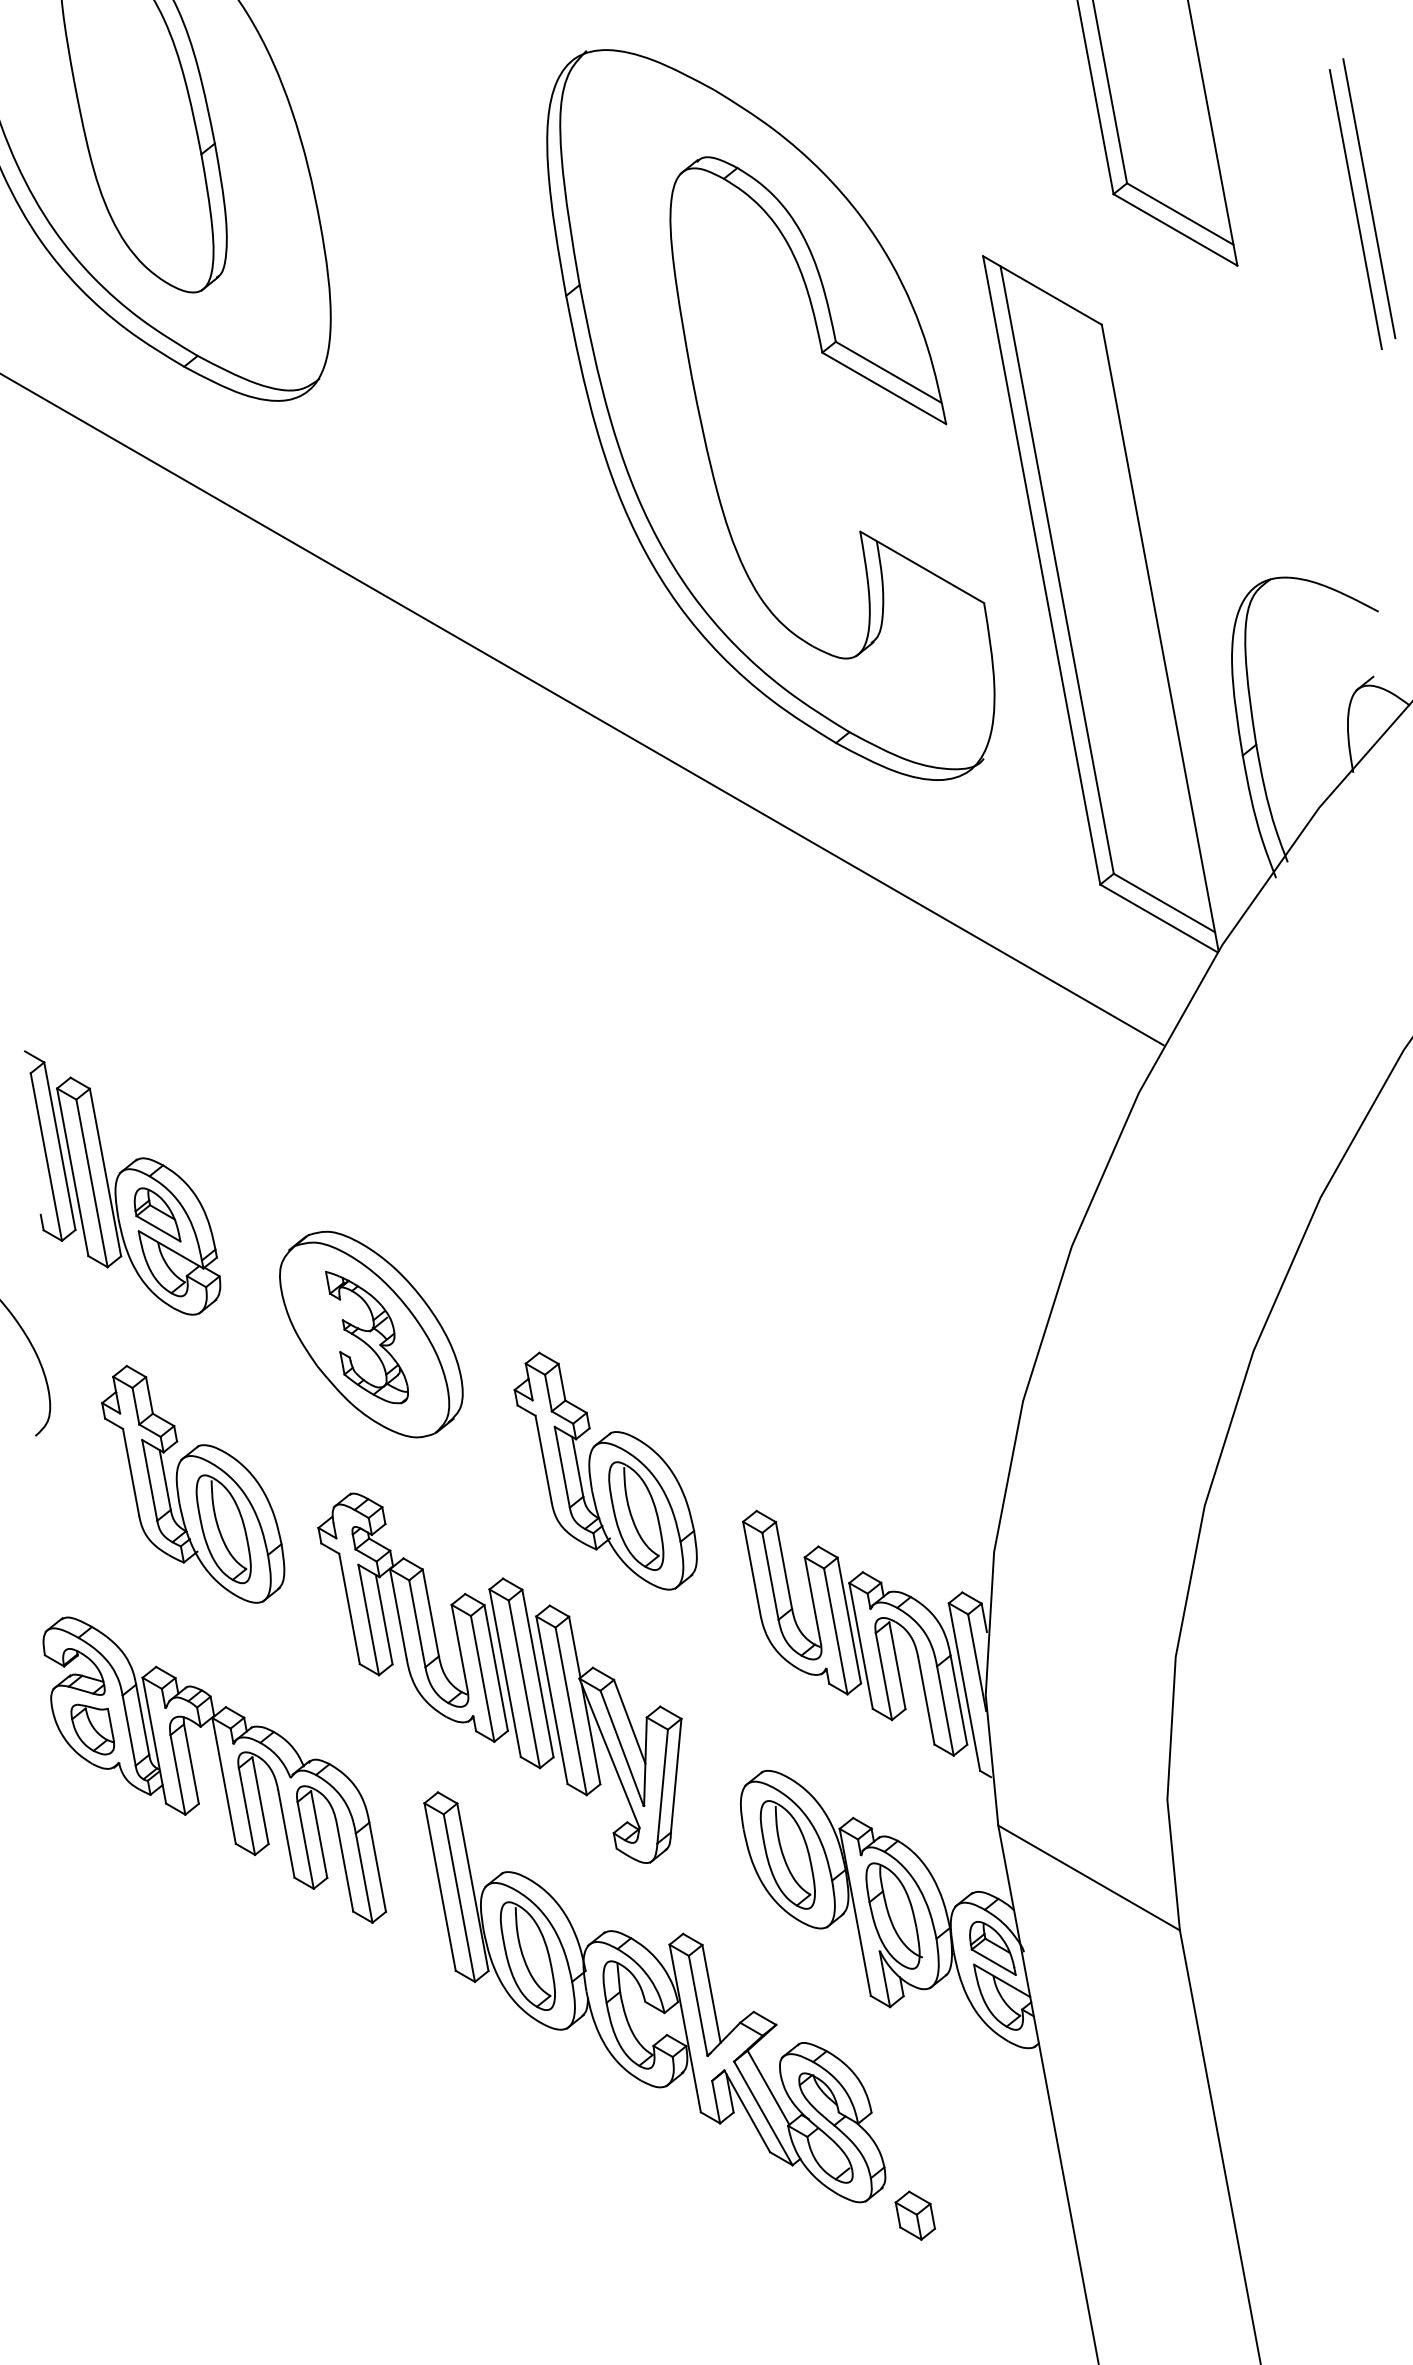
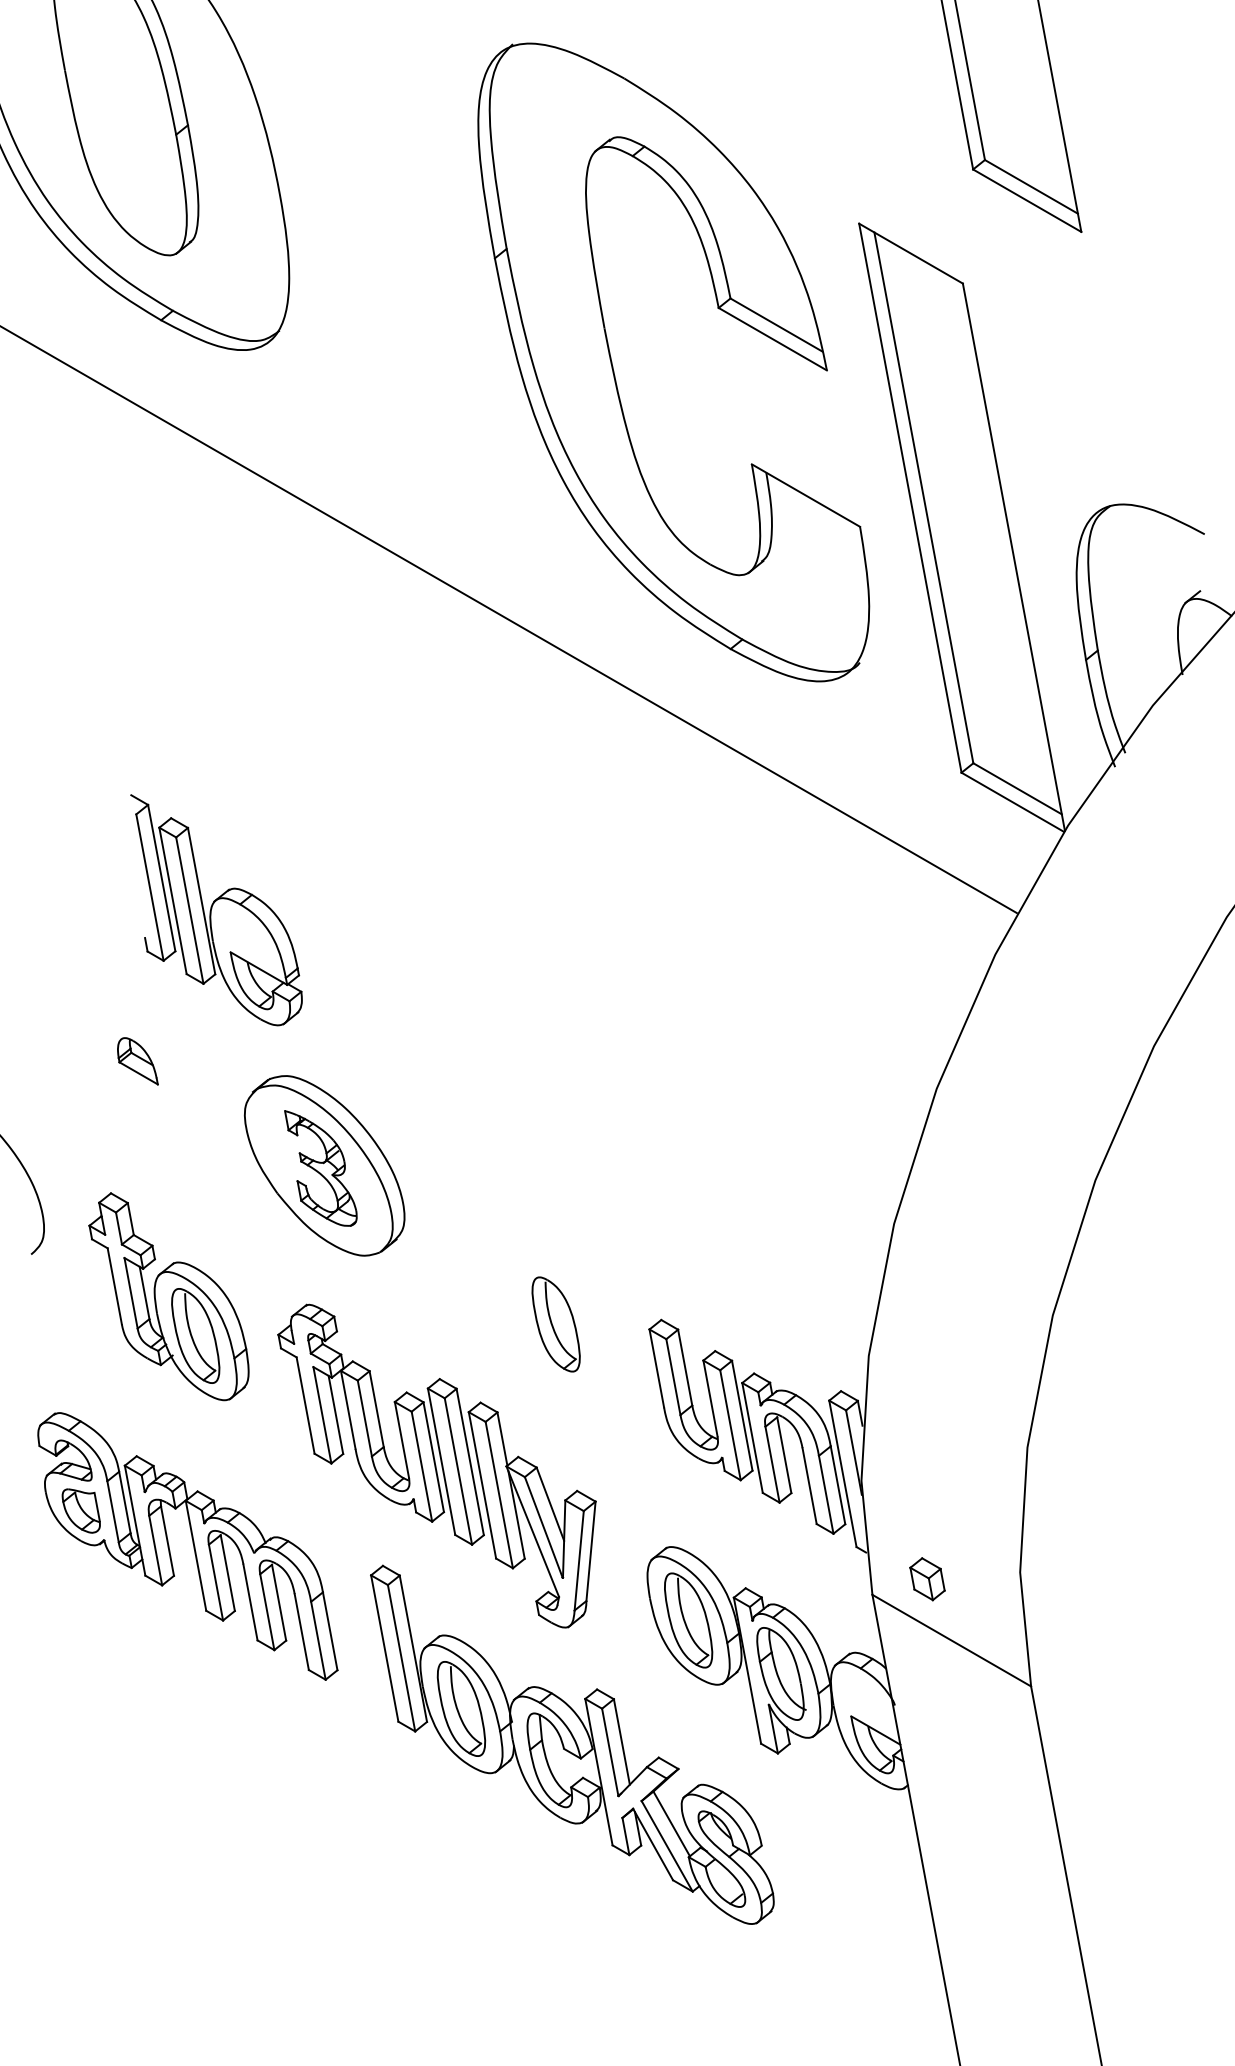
line: (1369, 198) -> (1196, 173), removed
line: (1355, 209) -> (1184, 182), removed
part: (122, 1182) -> (216, 909), moved
part: (605, 1470) -> (529, 1284), removed
part: (992, 1948) -> (867, 1702), removed
part: (914, 2215) -> (926, 1579), moved

